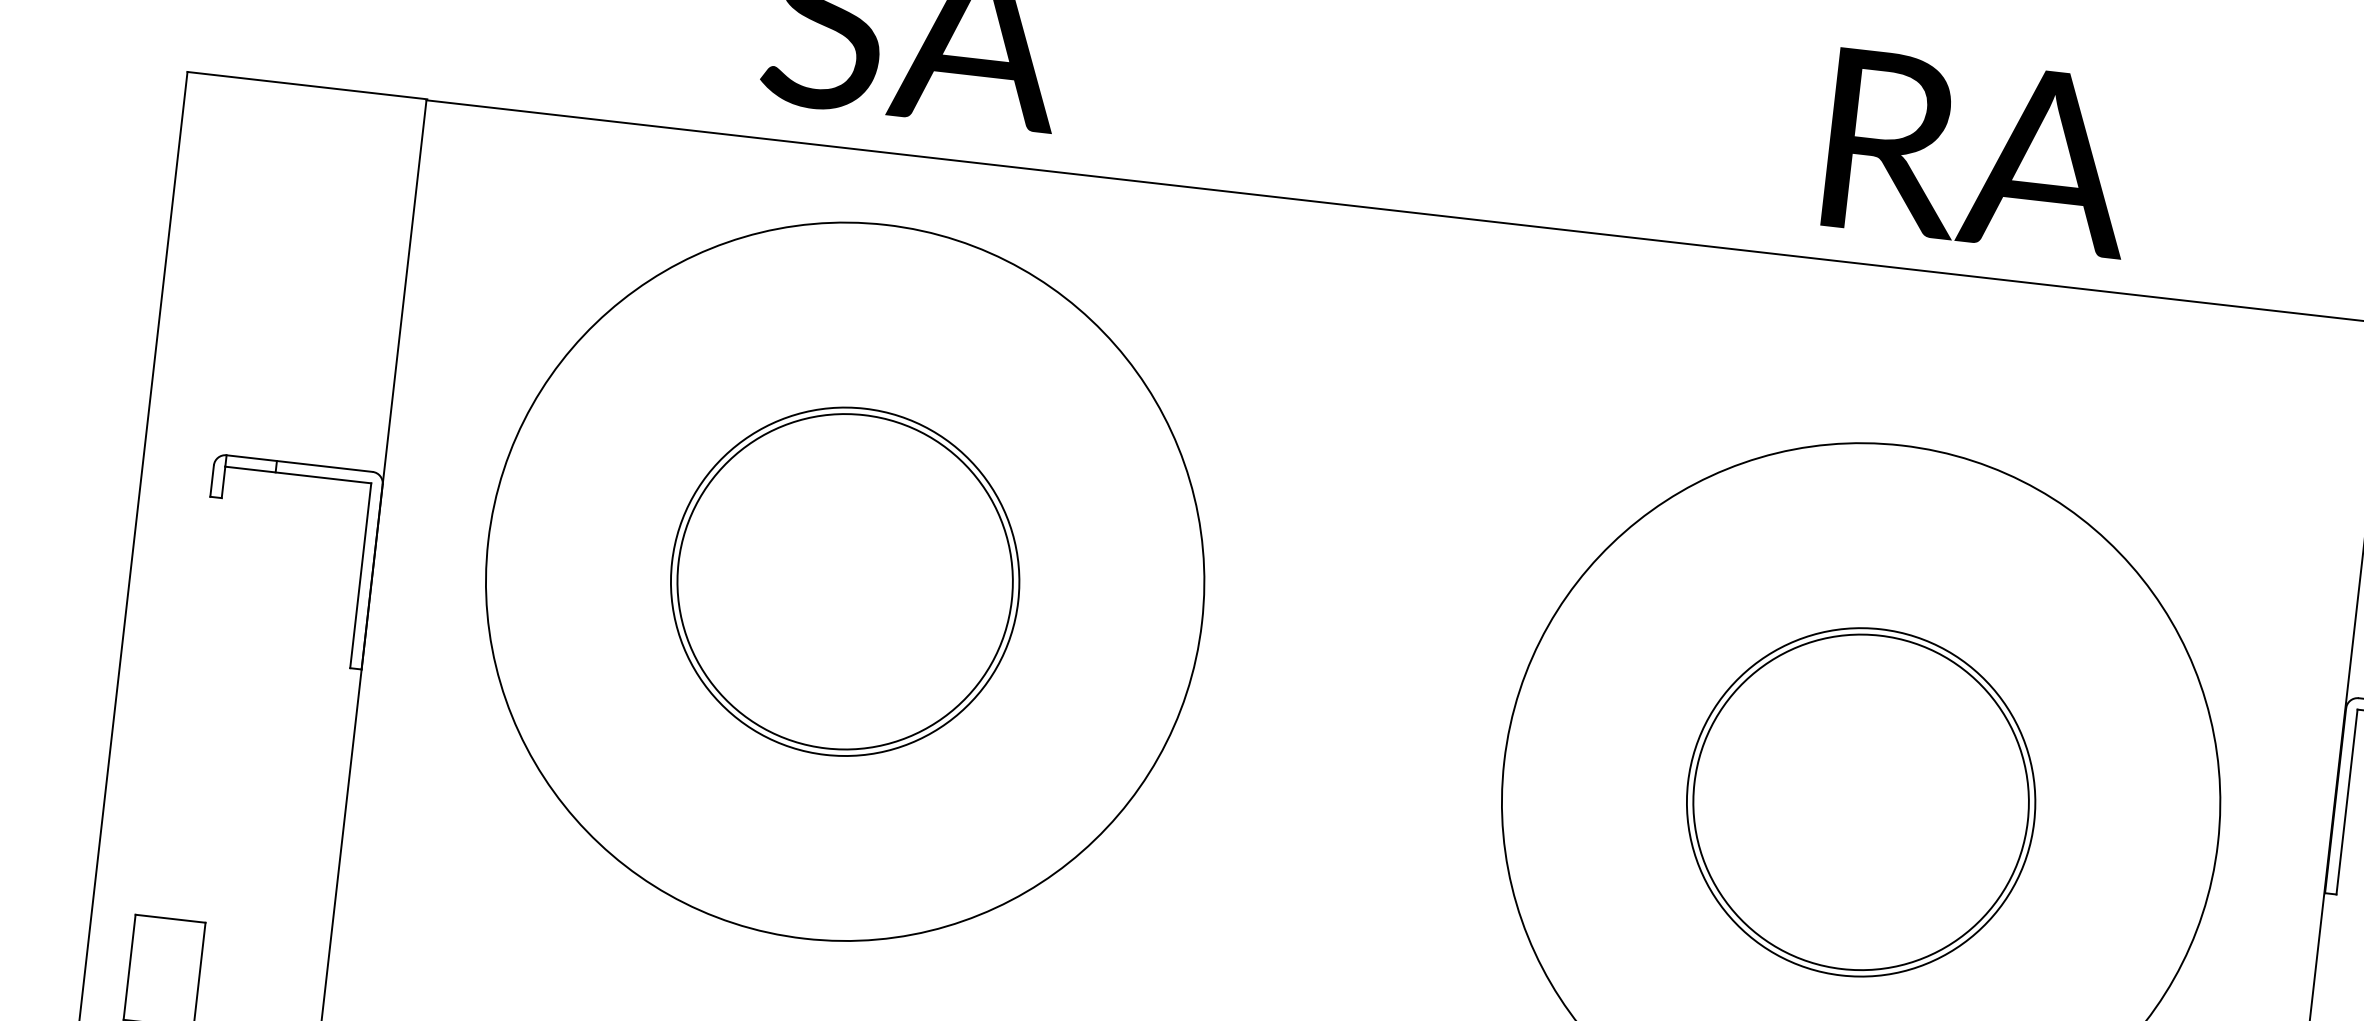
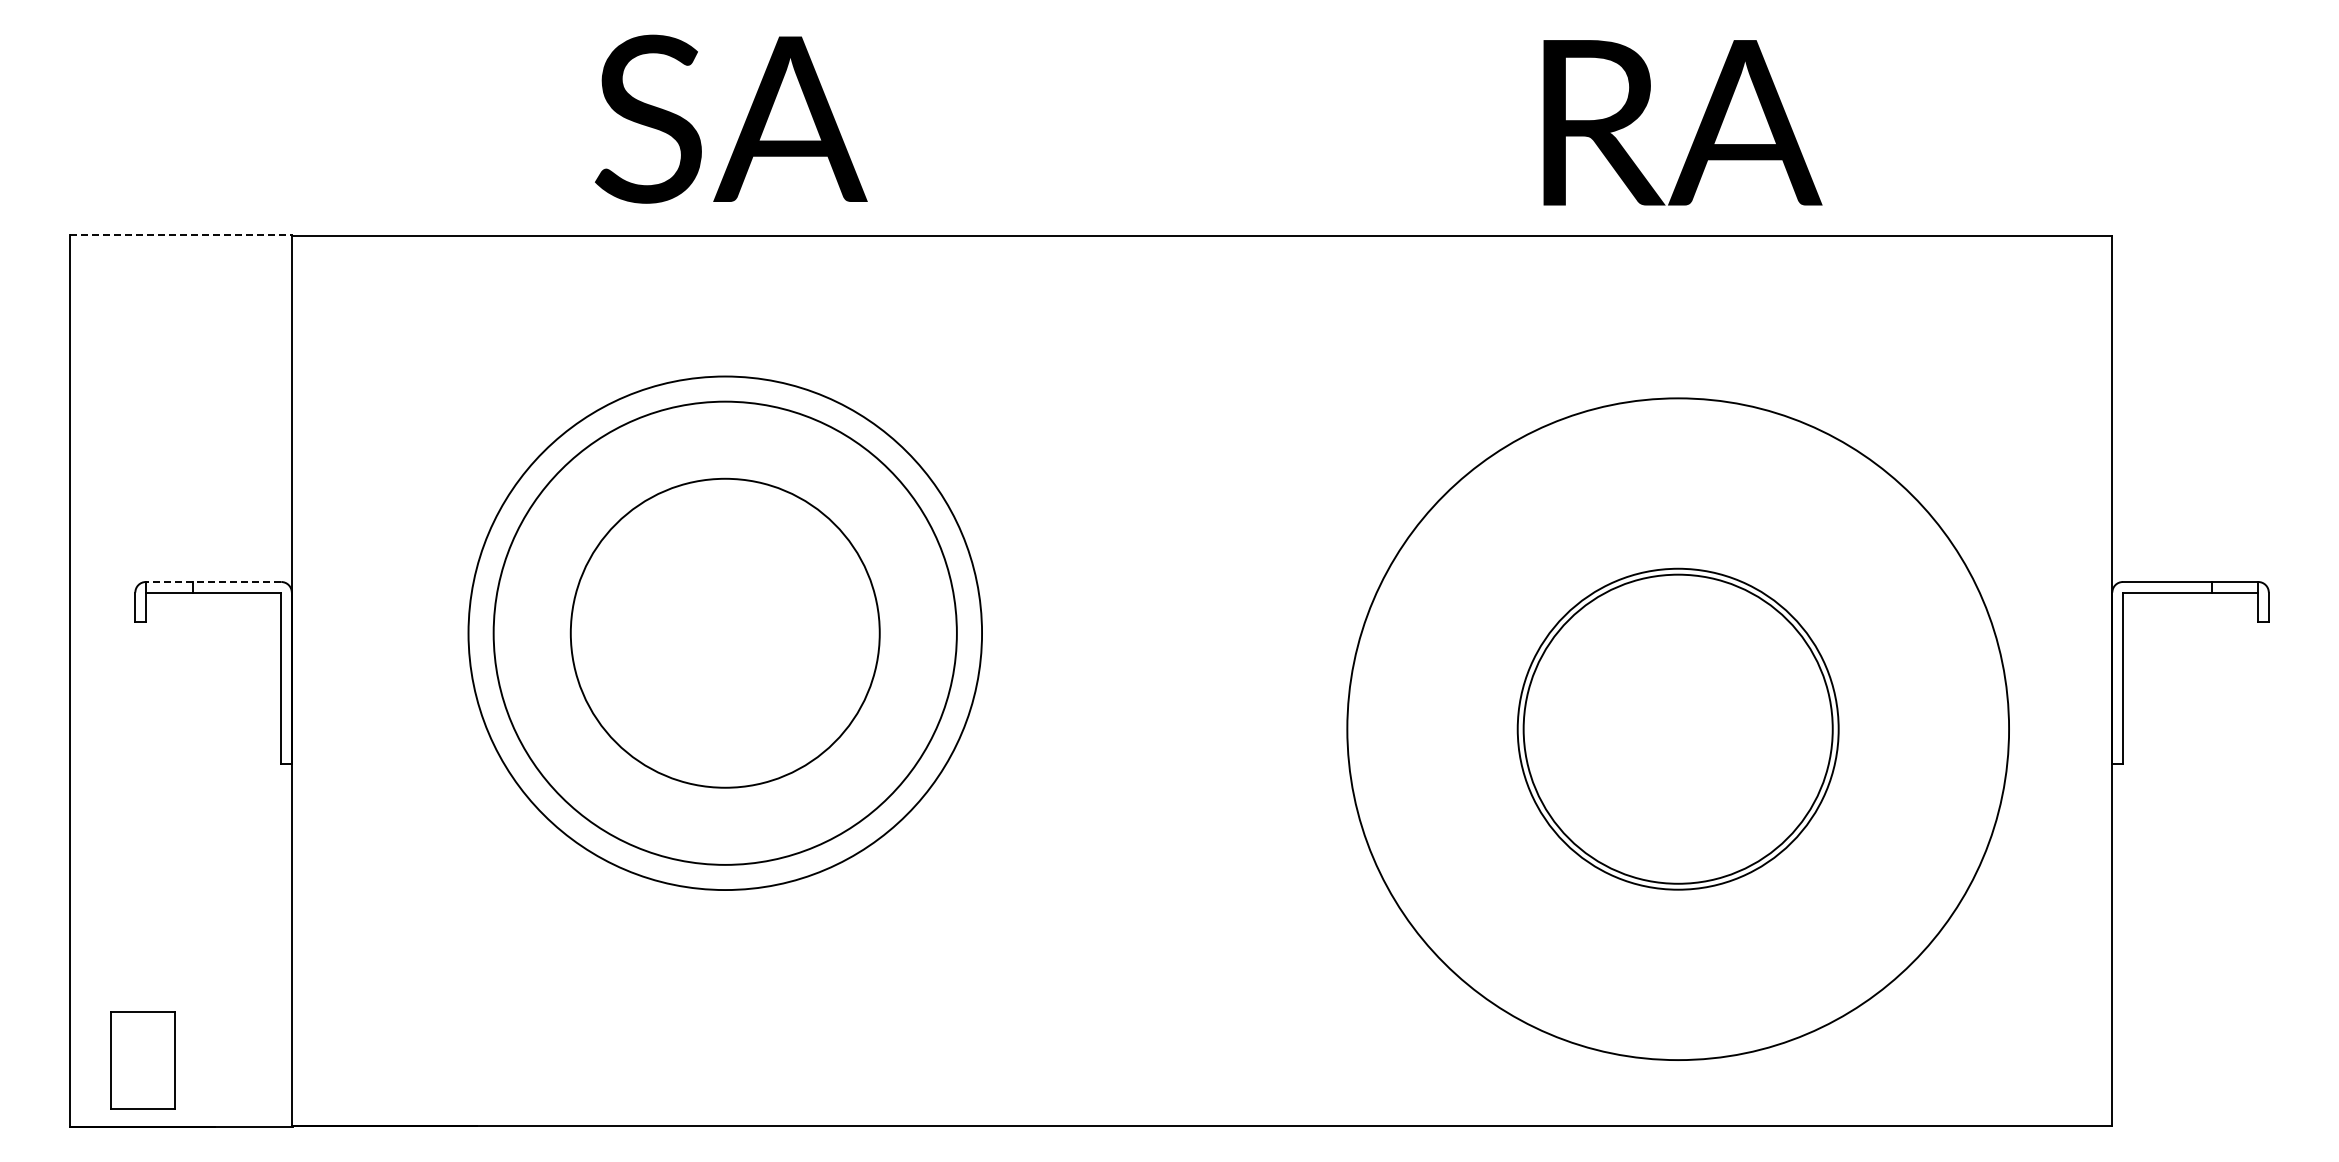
line: (307, 85) -> (181, 235), solid -> dashed
text: (1980, 153) -> (1682, 122), moved
line: (299, 464) -> (213, 582), solid -> dashed
circle: (844, 580) -> (724, 632), size x1.6
circle: (845, 582) -> (725, 633), size x0.7

